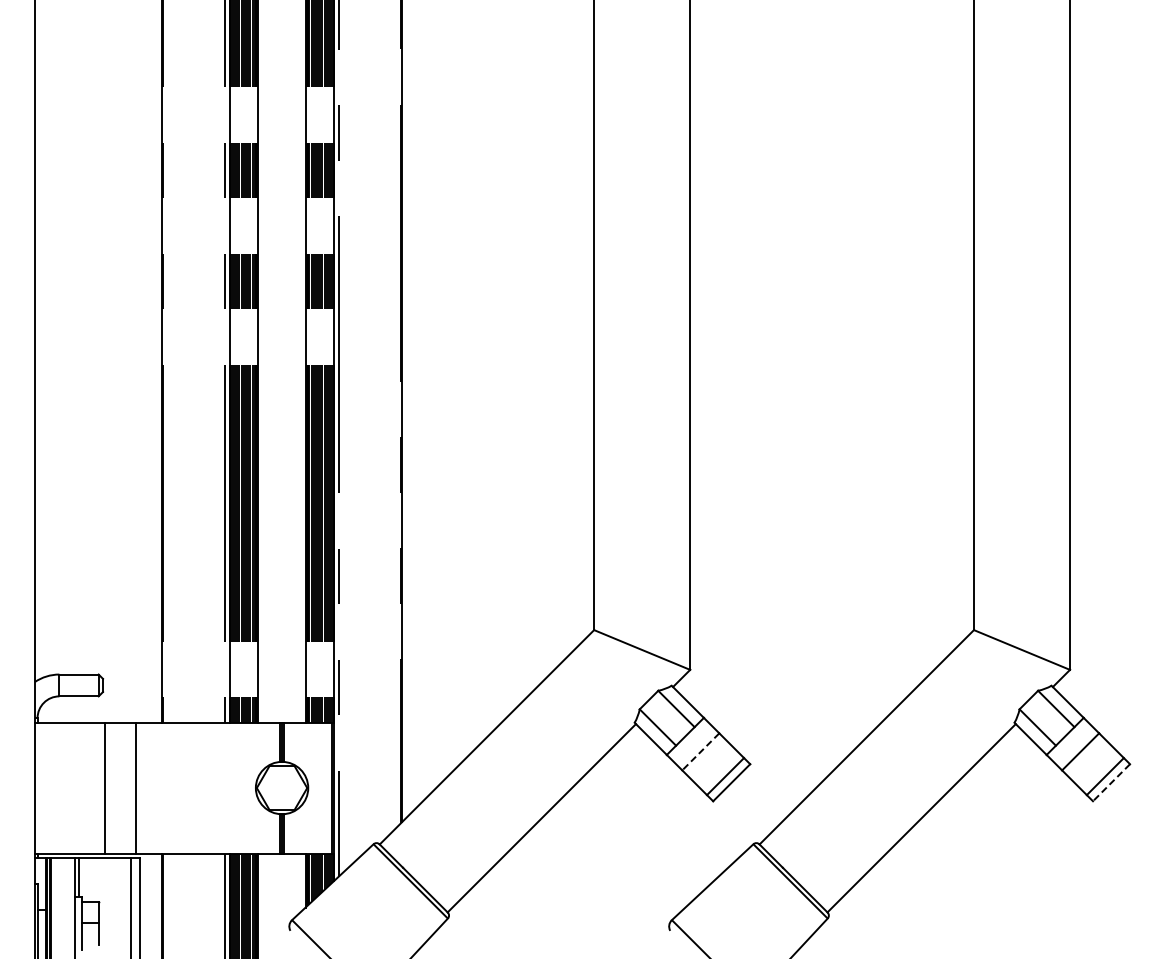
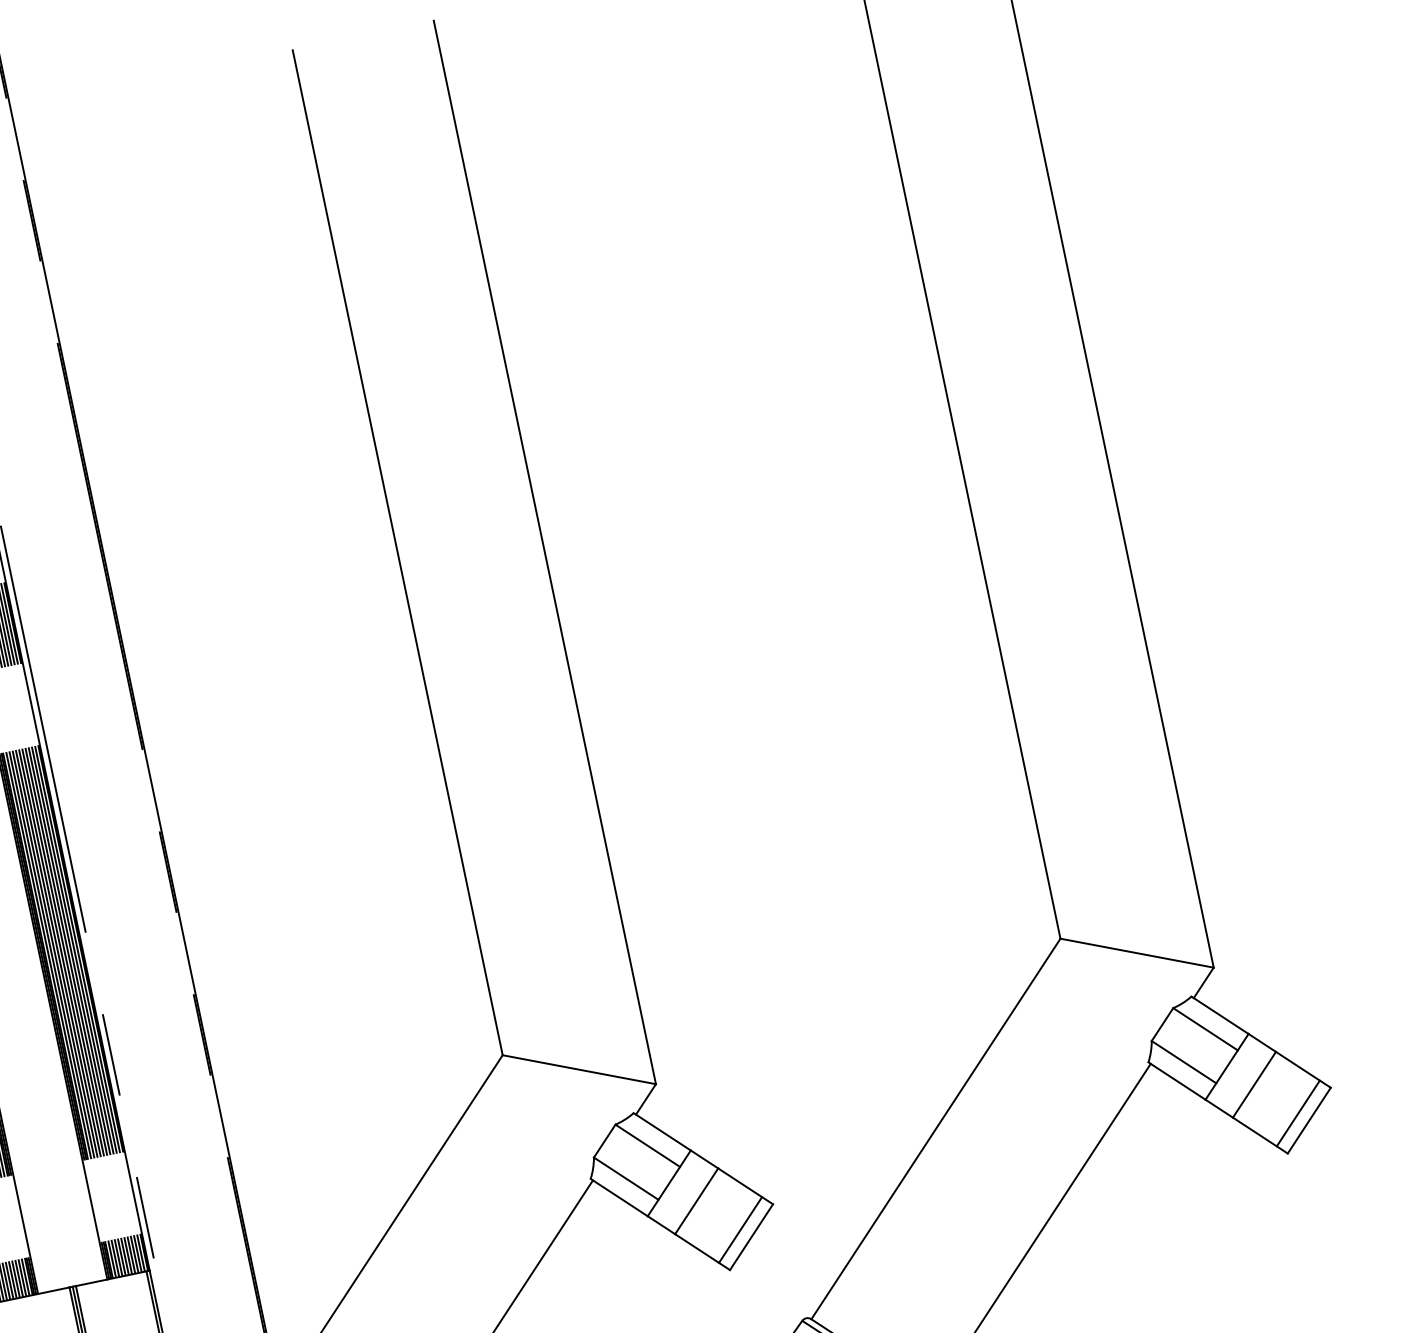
line: (700, 752) -> (696, 1202), dashed -> solid
line: (1111, 783) -> (1309, 1121), dashed -> solid

